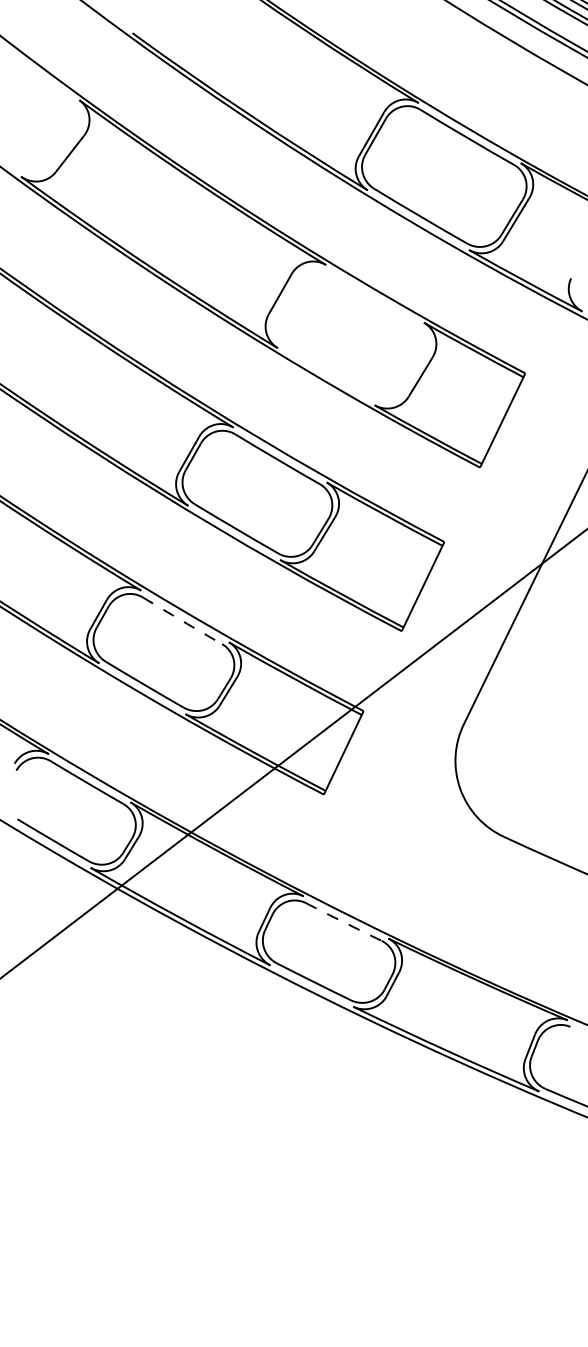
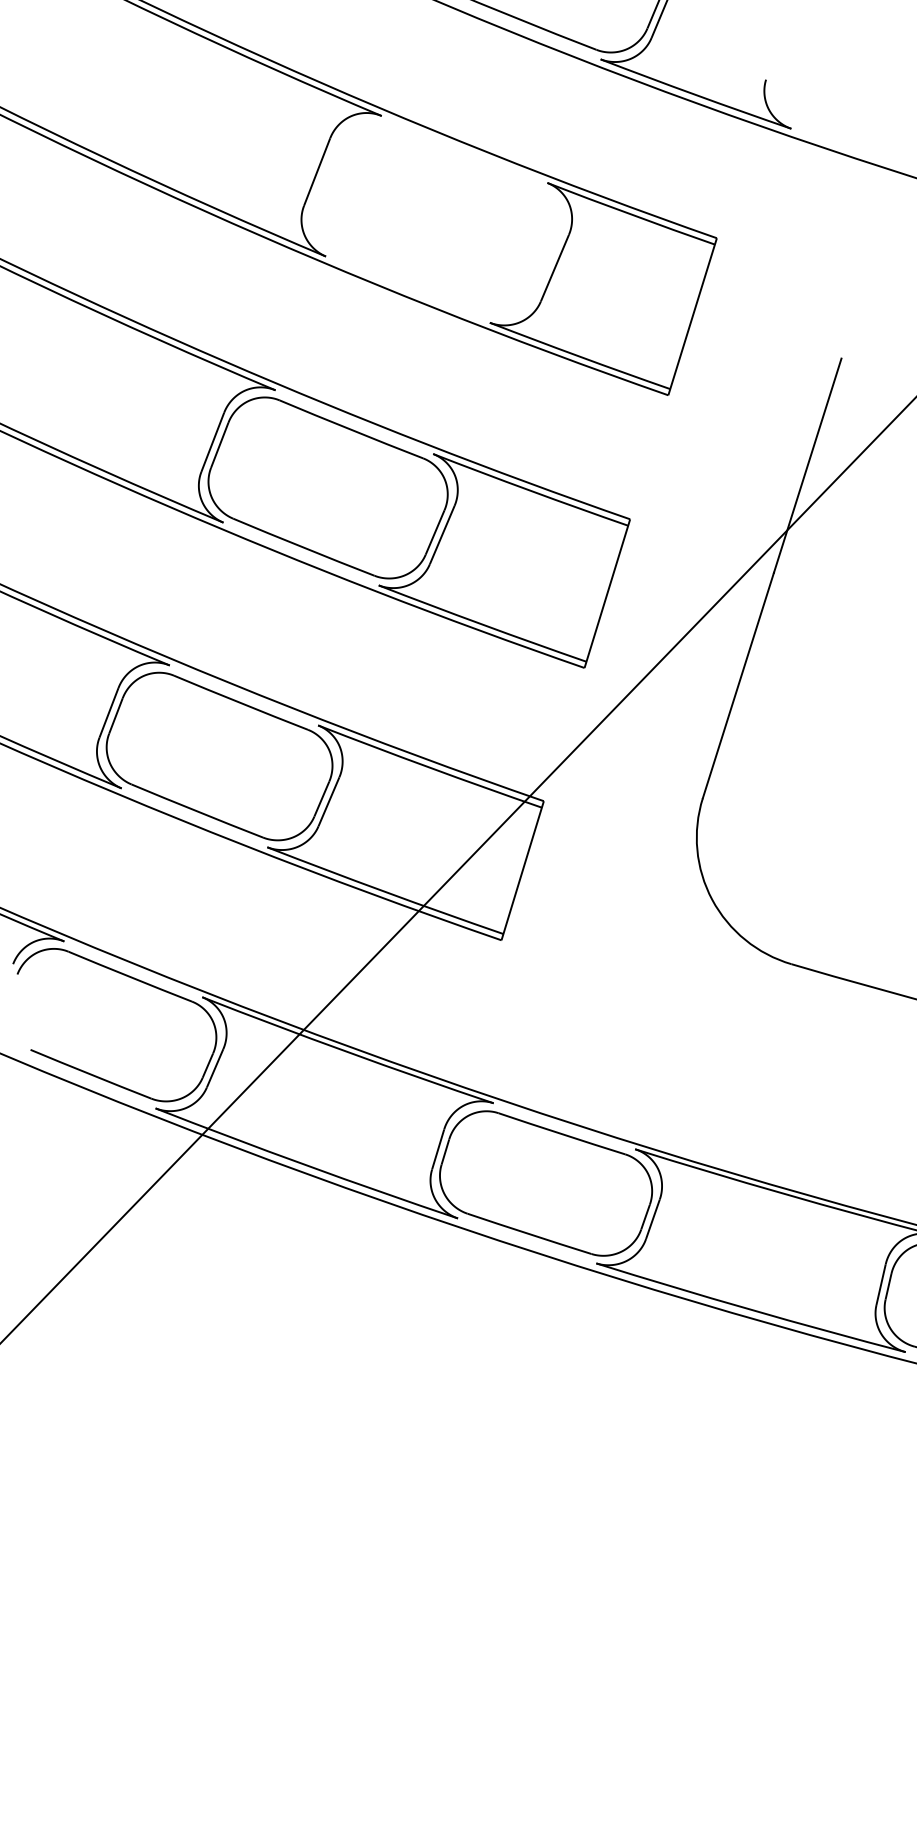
arc: (182, 621) -> (241, 703), dashed -> solid
arc: (343, 922) -> (561, 1134), dashed -> solid

